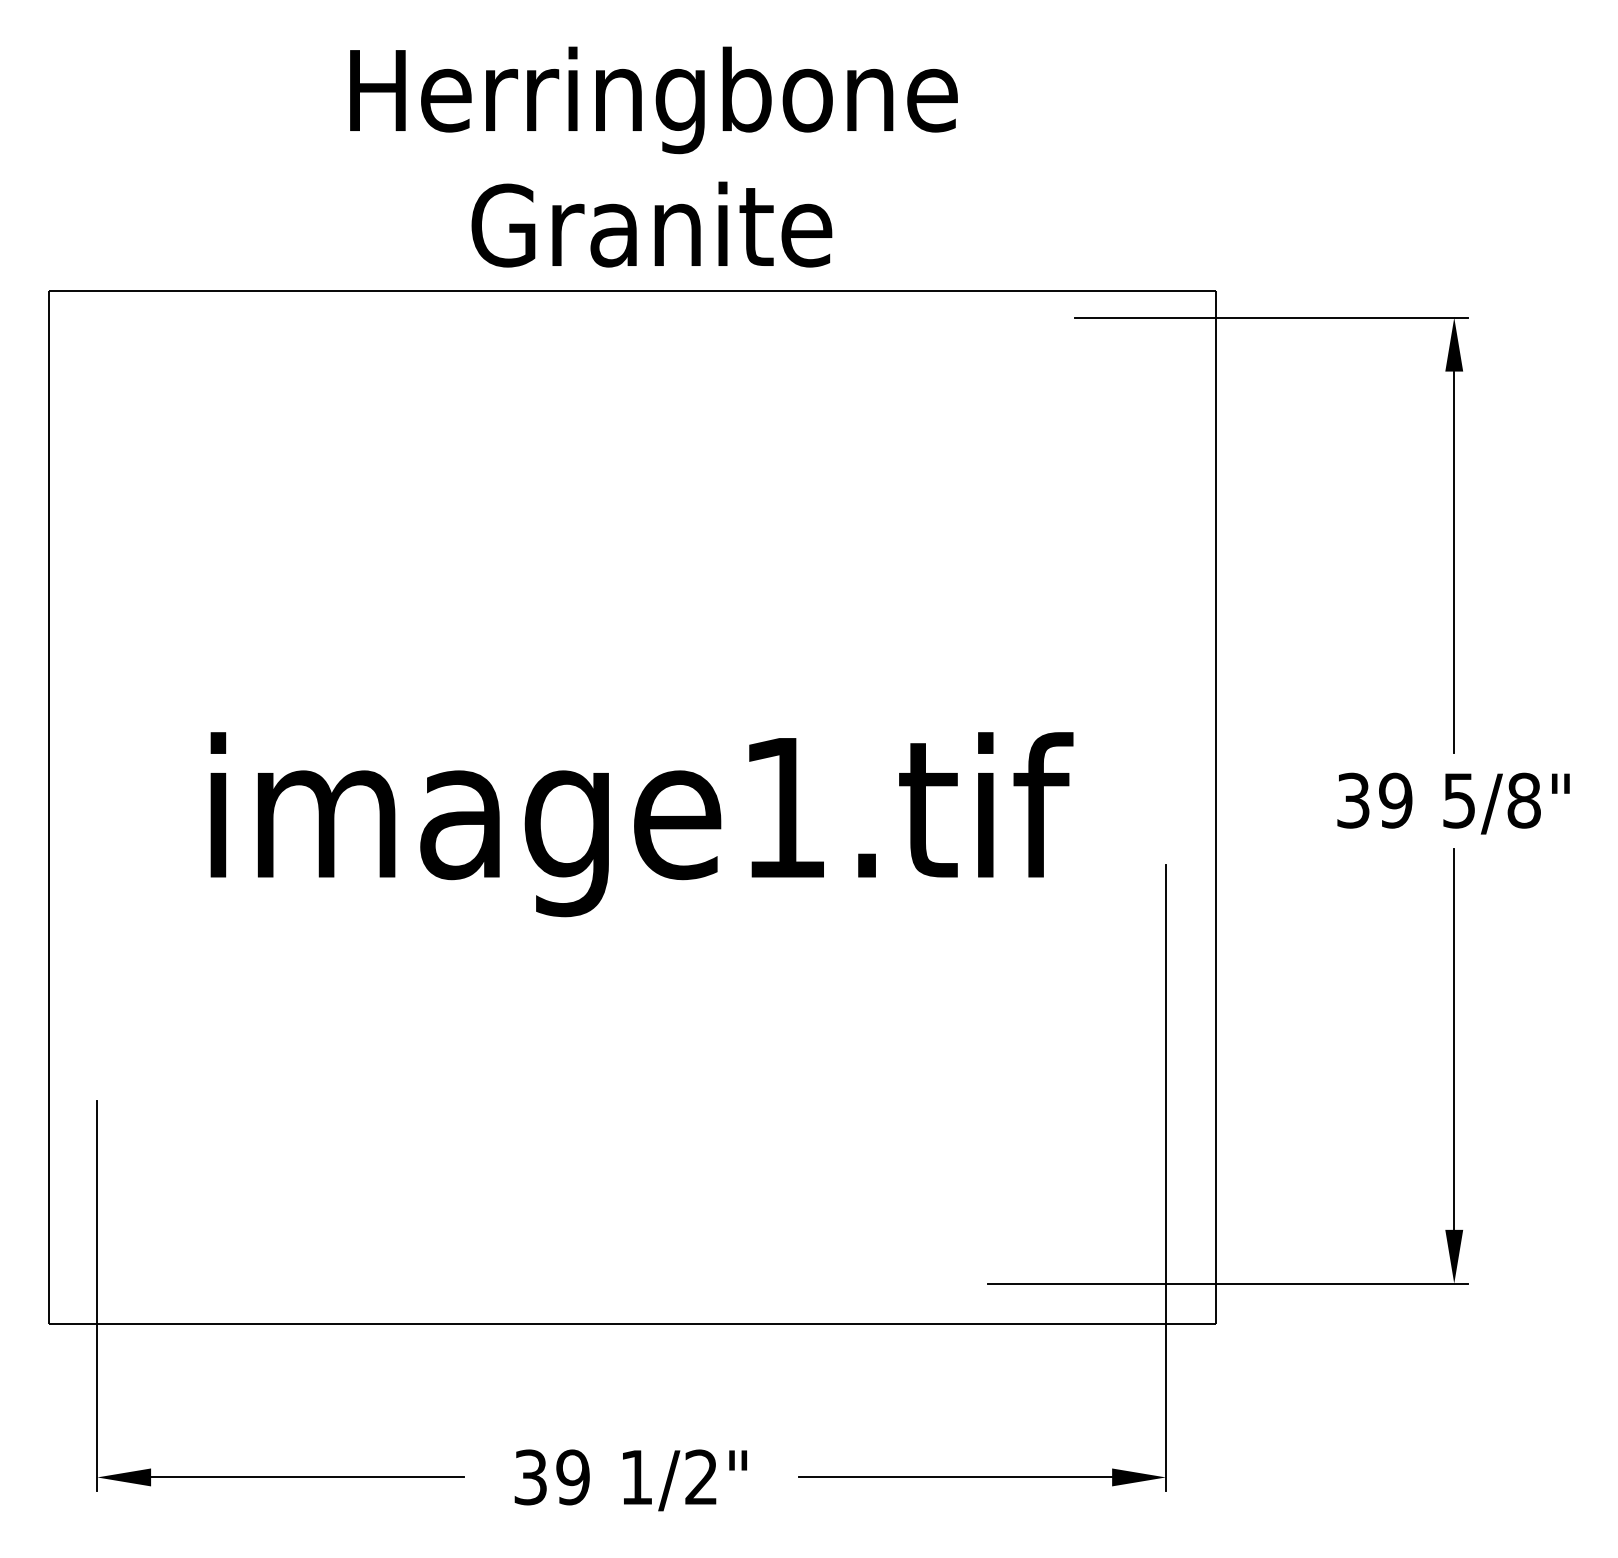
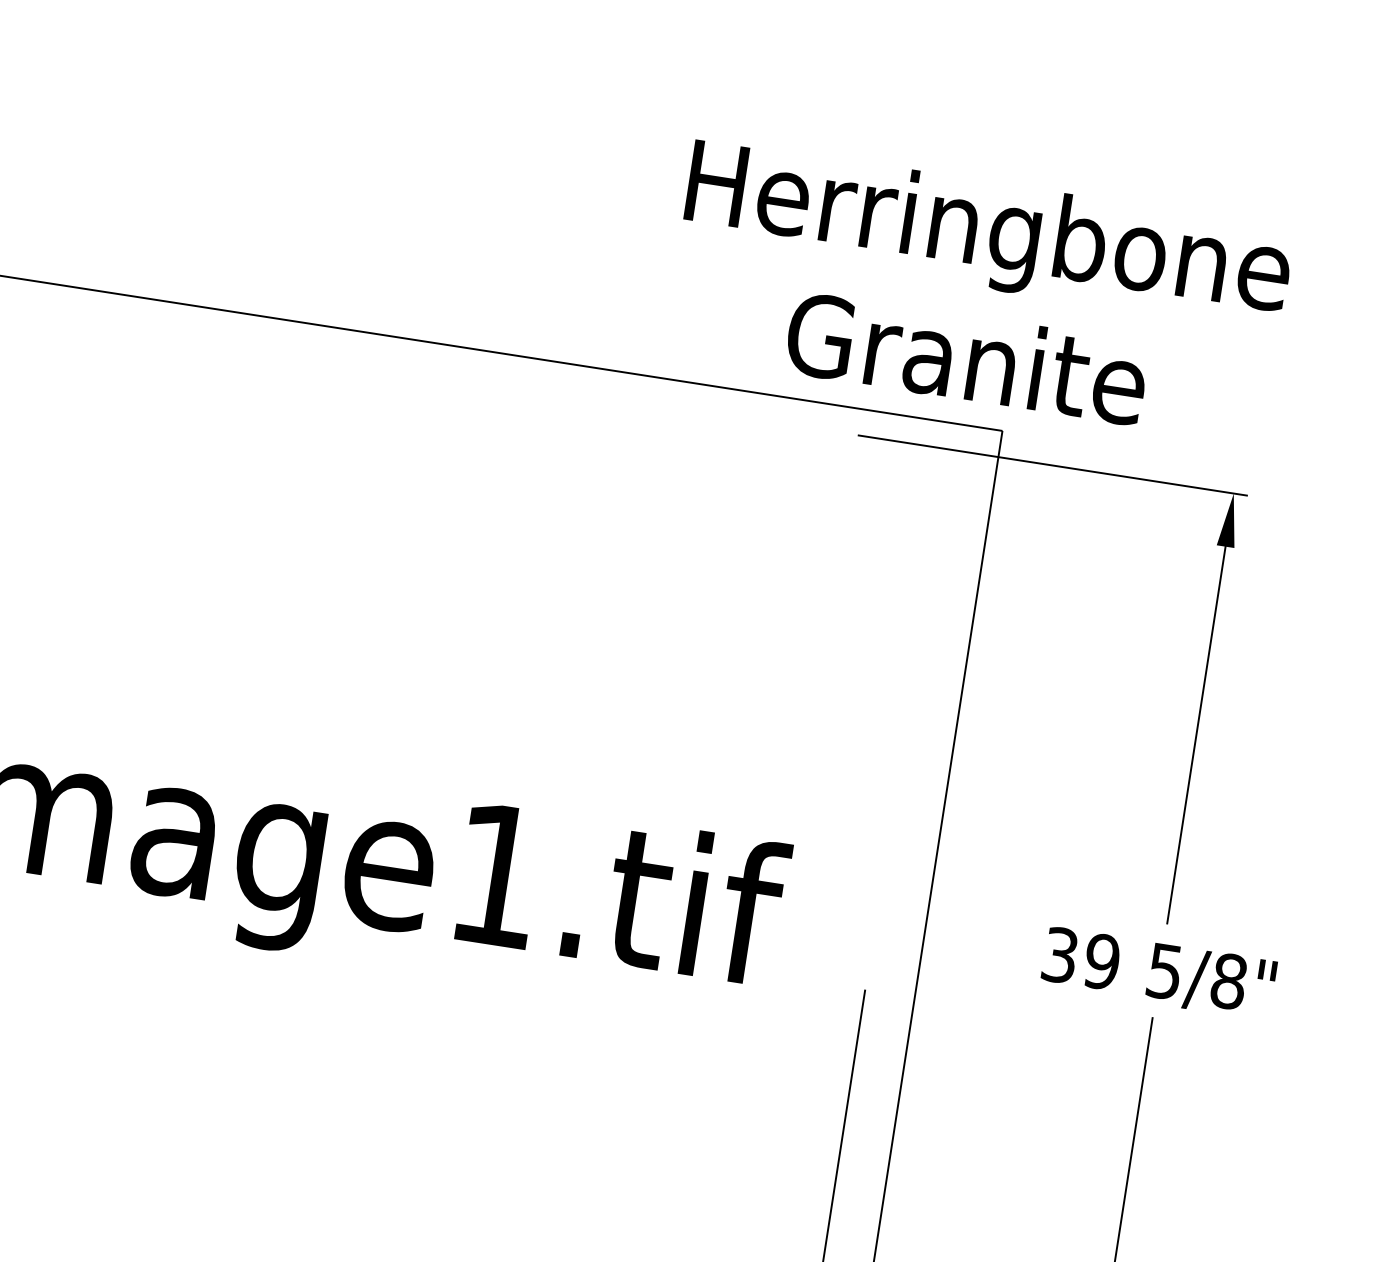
text: (653, 156) -> (979, 290), moved

